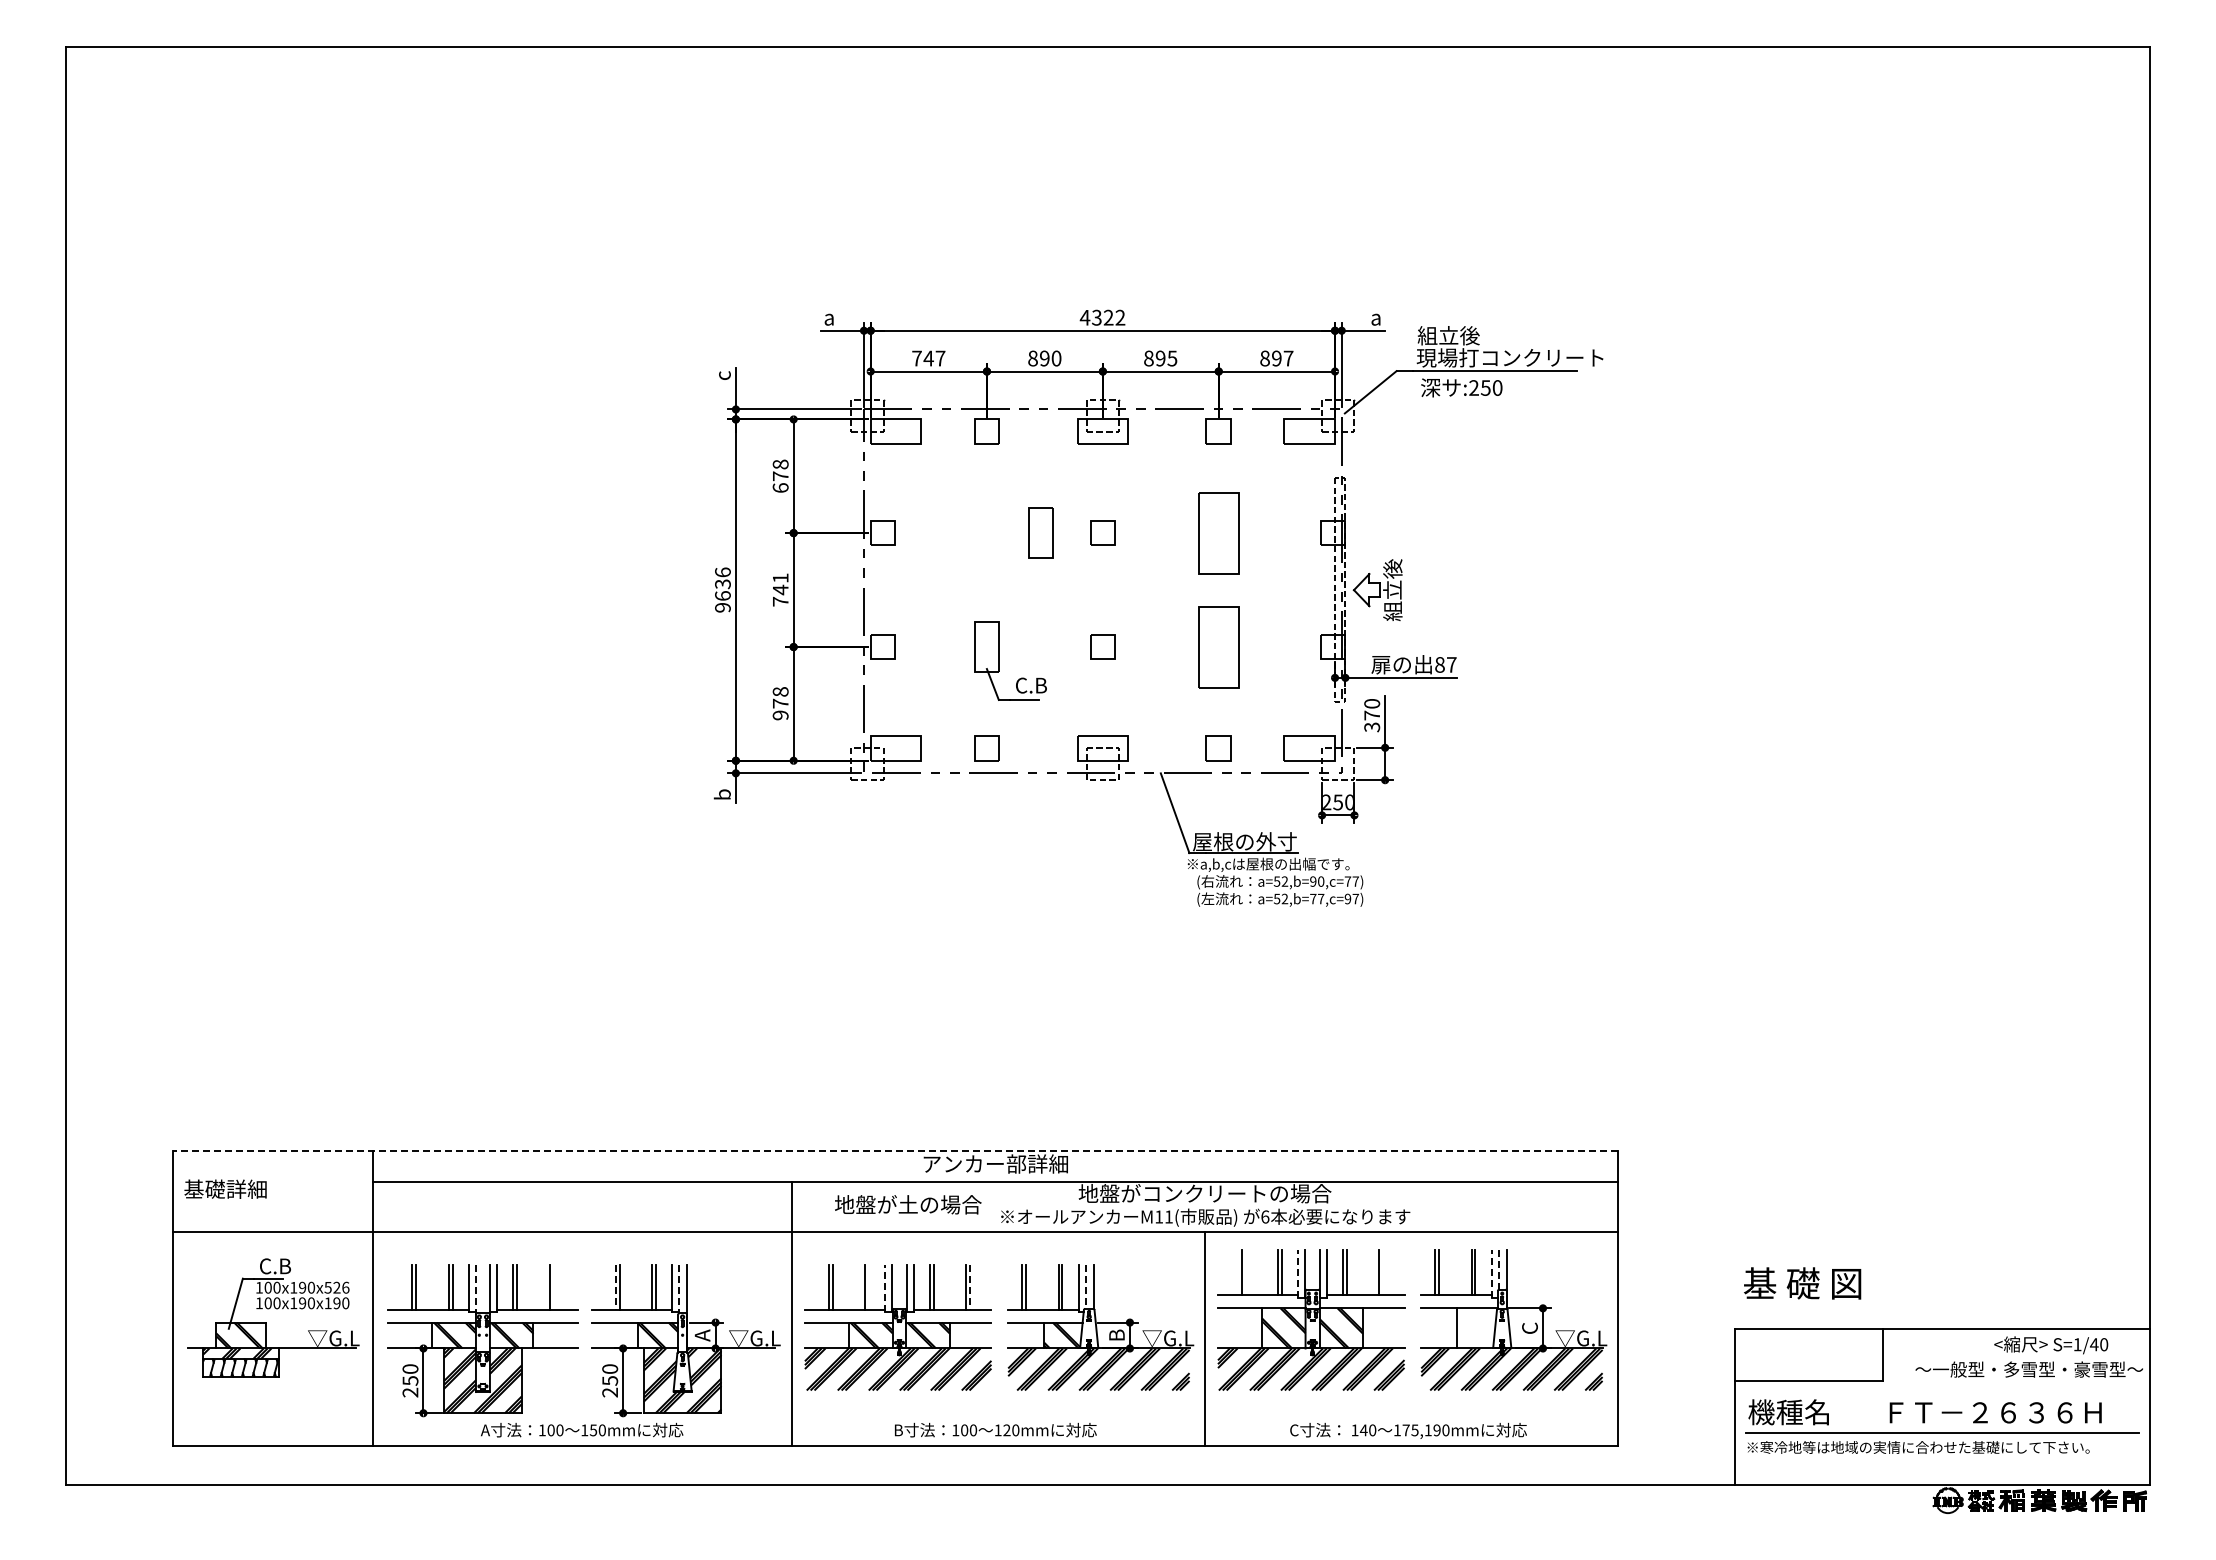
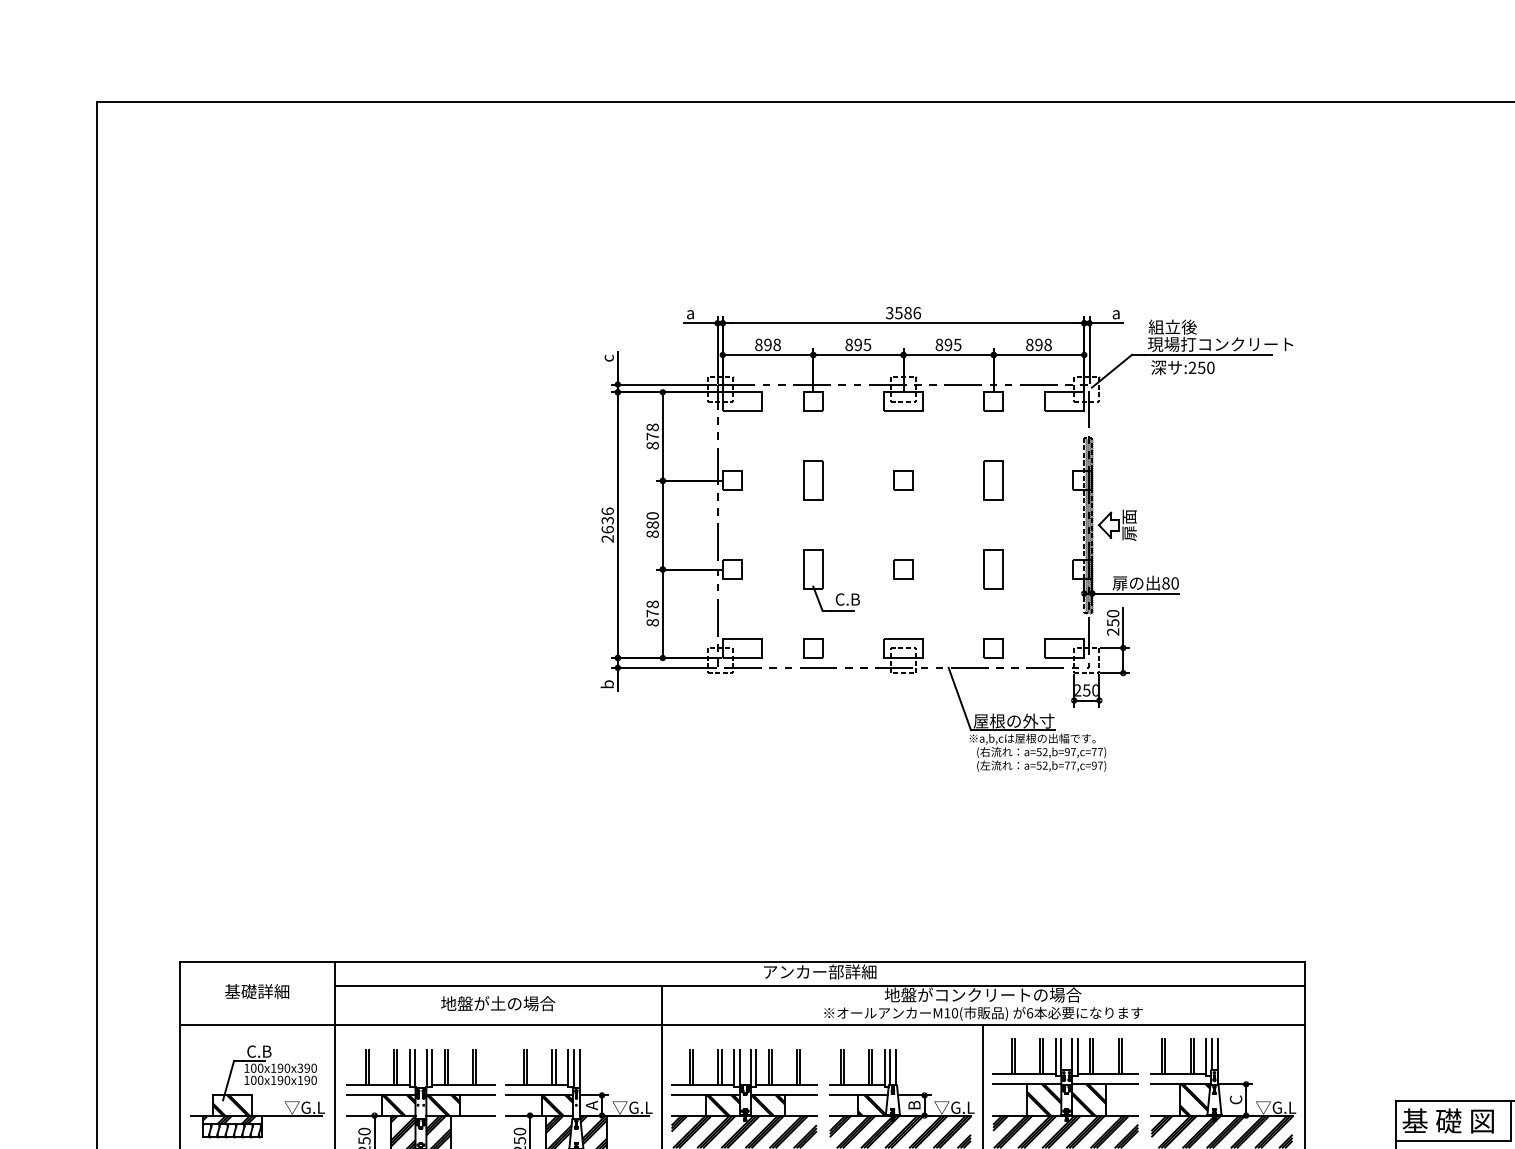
text: (1102, 317) -> (903, 312), 4322 -> 3586
text: (928, 358) -> (767, 344), 747 -> 898
text: (1056, 358) -> (867, 344), 890 -> 895
text: (1288, 358) -> (1048, 344), 897 -> 898
text: (780, 487) -> (652, 445), 678 -> 878
part: (1040, 532) -> (812, 480), moved
part: (1218, 532) -> (993, 480), size x0.62
text: (780, 589) -> (652, 524), 741 -> 880
hatch: (1340, 590) -> (1088, 525), added
text: (1392, 590) -> (1129, 525), 組立後 -> 扉面
text: (722, 607) -> (607, 538), 9636 -> 2636
part: (1218, 646) -> (993, 569), size x0.62
text: (1451, 664) -> (1174, 583), 87 -> 80
text: (780, 715) -> (652, 622), 978 -> 878
text: (1372, 721) -> (1113, 627), 370 -> 250
text: (1321, 881) -> (1073, 752), a=52,b=90,c=77) -> a=52,b=97,c=77)
line: (895, 1150) -> (742, 961), dashed -> solid
text: (225, 1188) -> (257, 991), moved
text: (908, 1204) -> (498, 1003), moved
text: (1168, 1216) -> (954, 1012), M11( -> M10(
line: (1498, 1270) -> (1211, 1054), dashed -> solid
line: (1245, 1272) -> (1014, 1056), added
line: (1383, 1272) -> (1122, 1056), added
line: (1298, 1274) -> (1055, 1057), dashed -> solid
line: (1491, 1274) -> (1206, 1057), dashed -> solid
text: (1802, 1283) -> (1448, 1121), moved
line: (553, 1286) -> (475, 1067), added
line: (869, 1286) -> (721, 1067), added
text: (337, 1287) -> (307, 1068), 100x190x526 -> 100x190x390
line: (615, 1287) -> (524, 1068), dashed -> solid
line: (970, 1287) -> (800, 1068), dashed -> solid
line: (1085, 1287) -> (890, 1068), dashed -> solid
line: (475, 1288) -> (415, 1068), dashed -> solid
line: (885, 1288) -> (734, 1068), dashed -> solid
line: (679, 1289) -> (573, 1069), dashed -> solid
hatch: (1476, 1328) -> (1194, 1100), added

